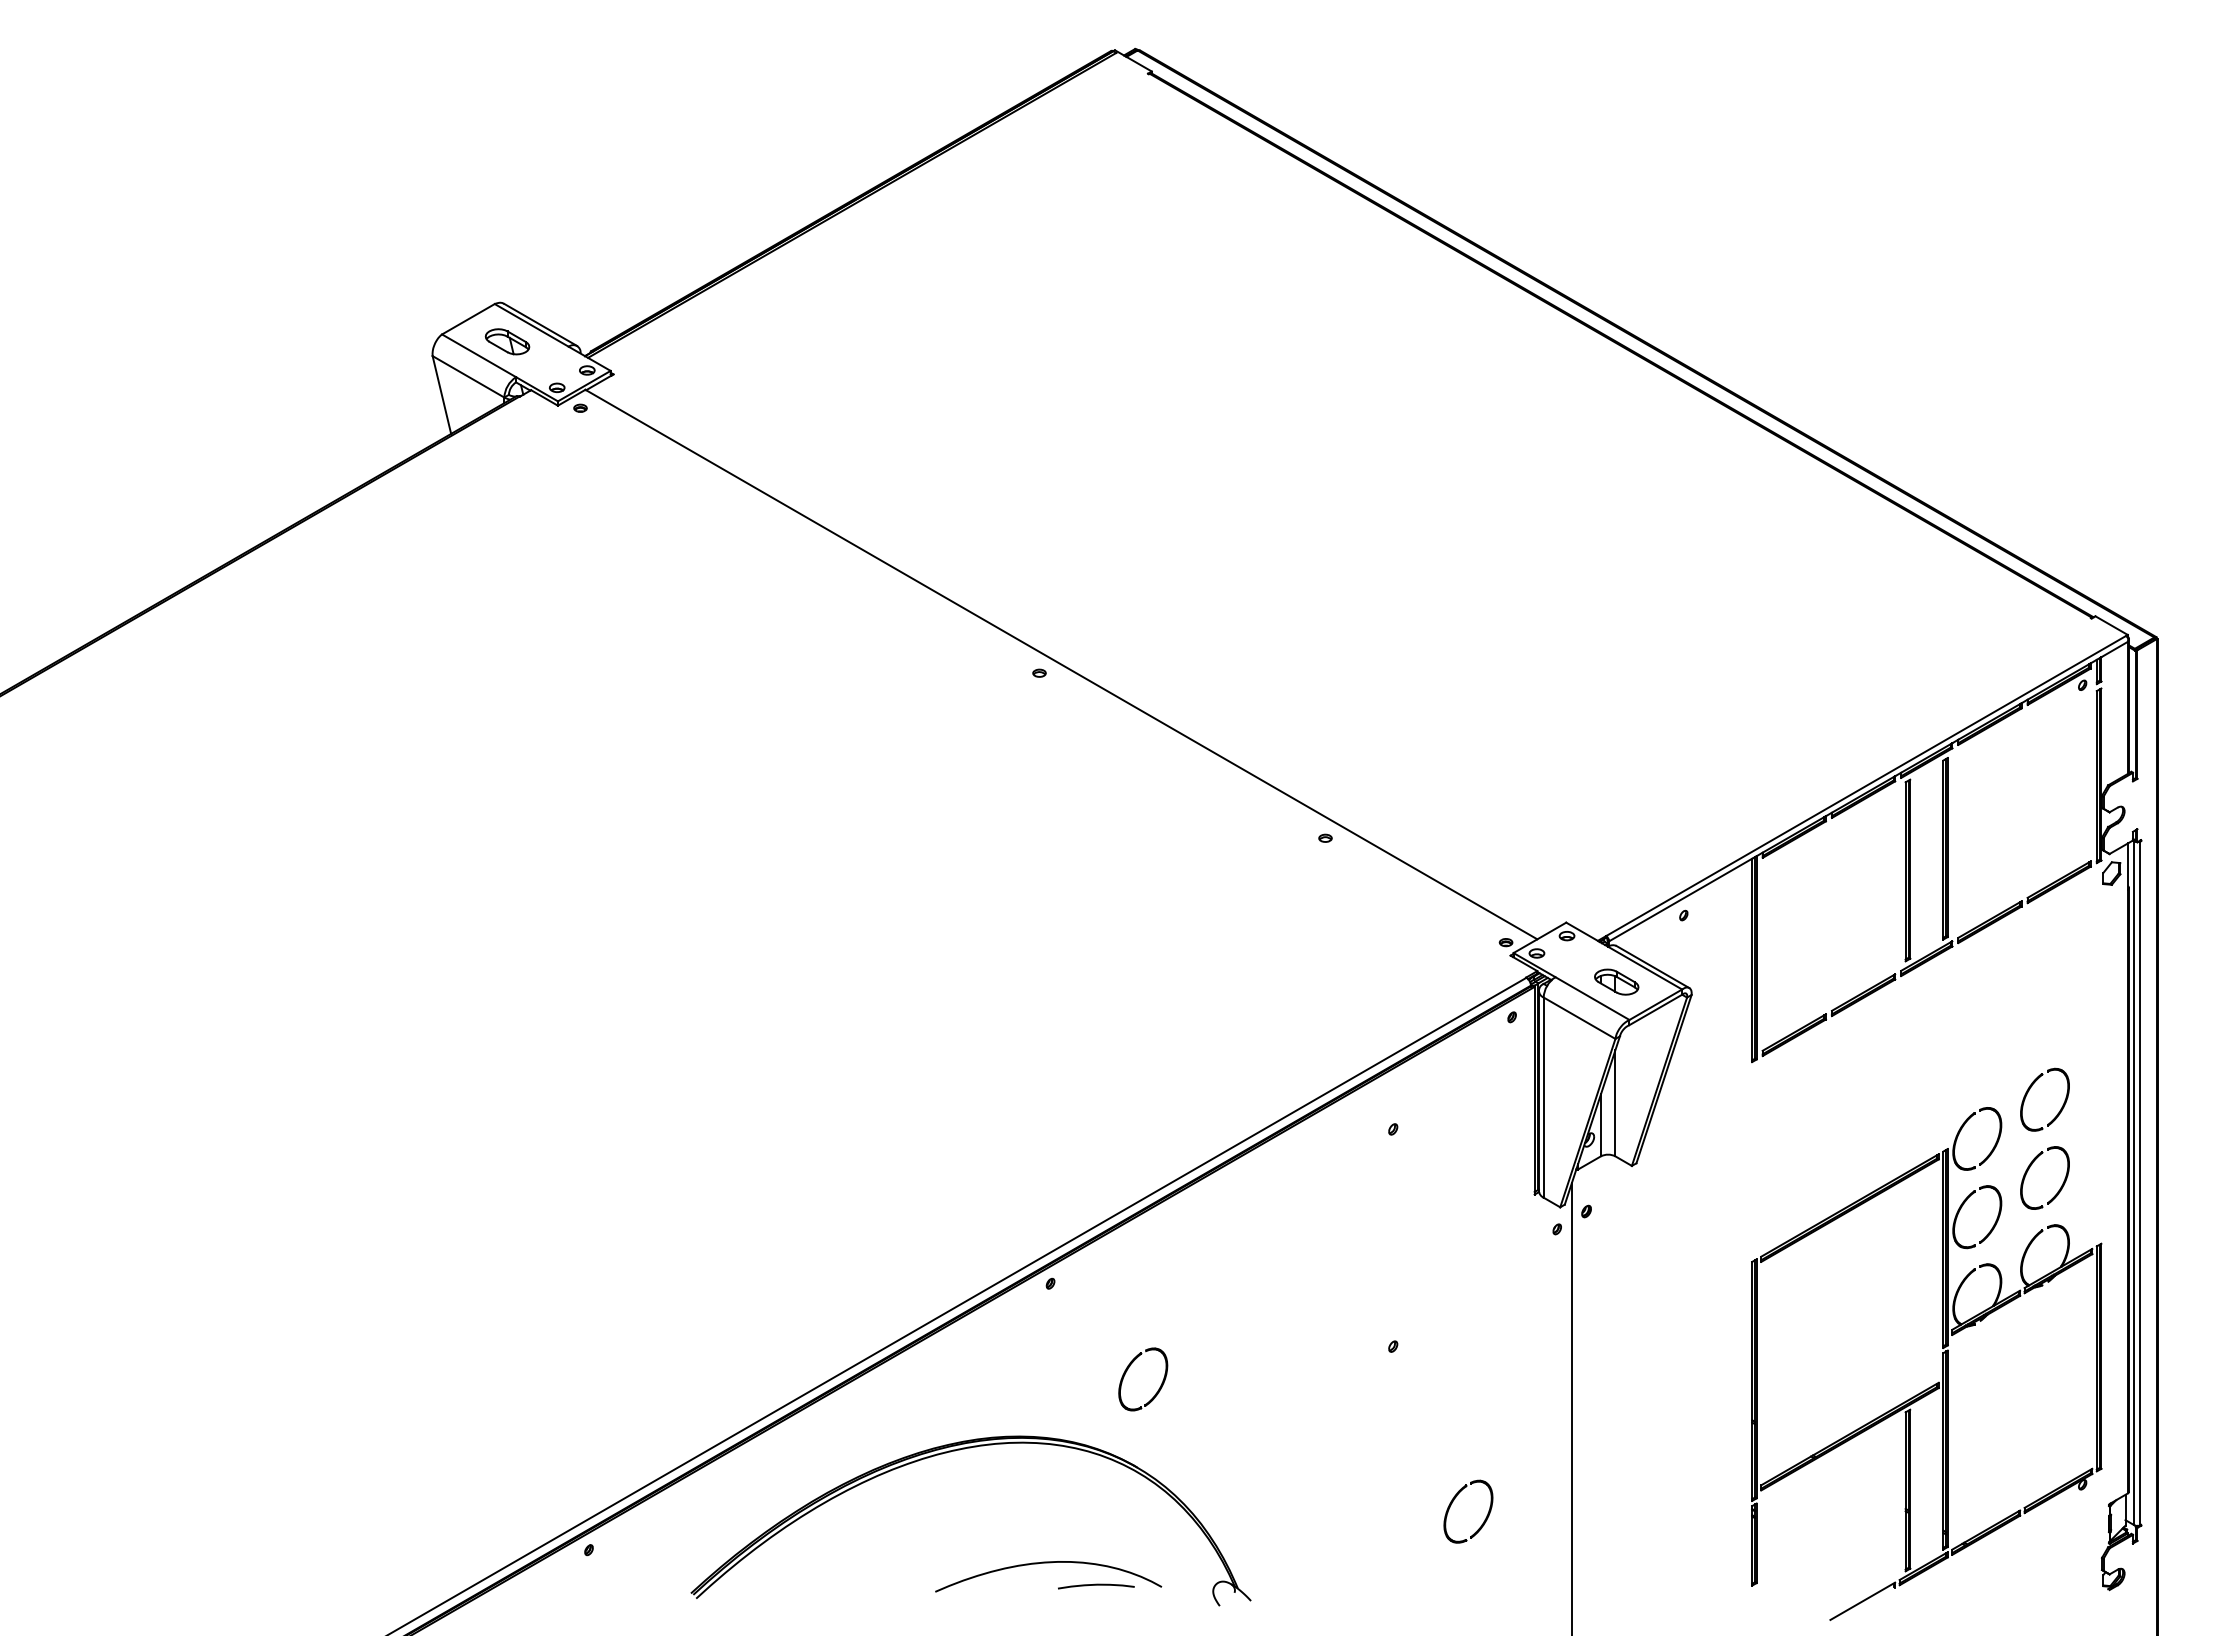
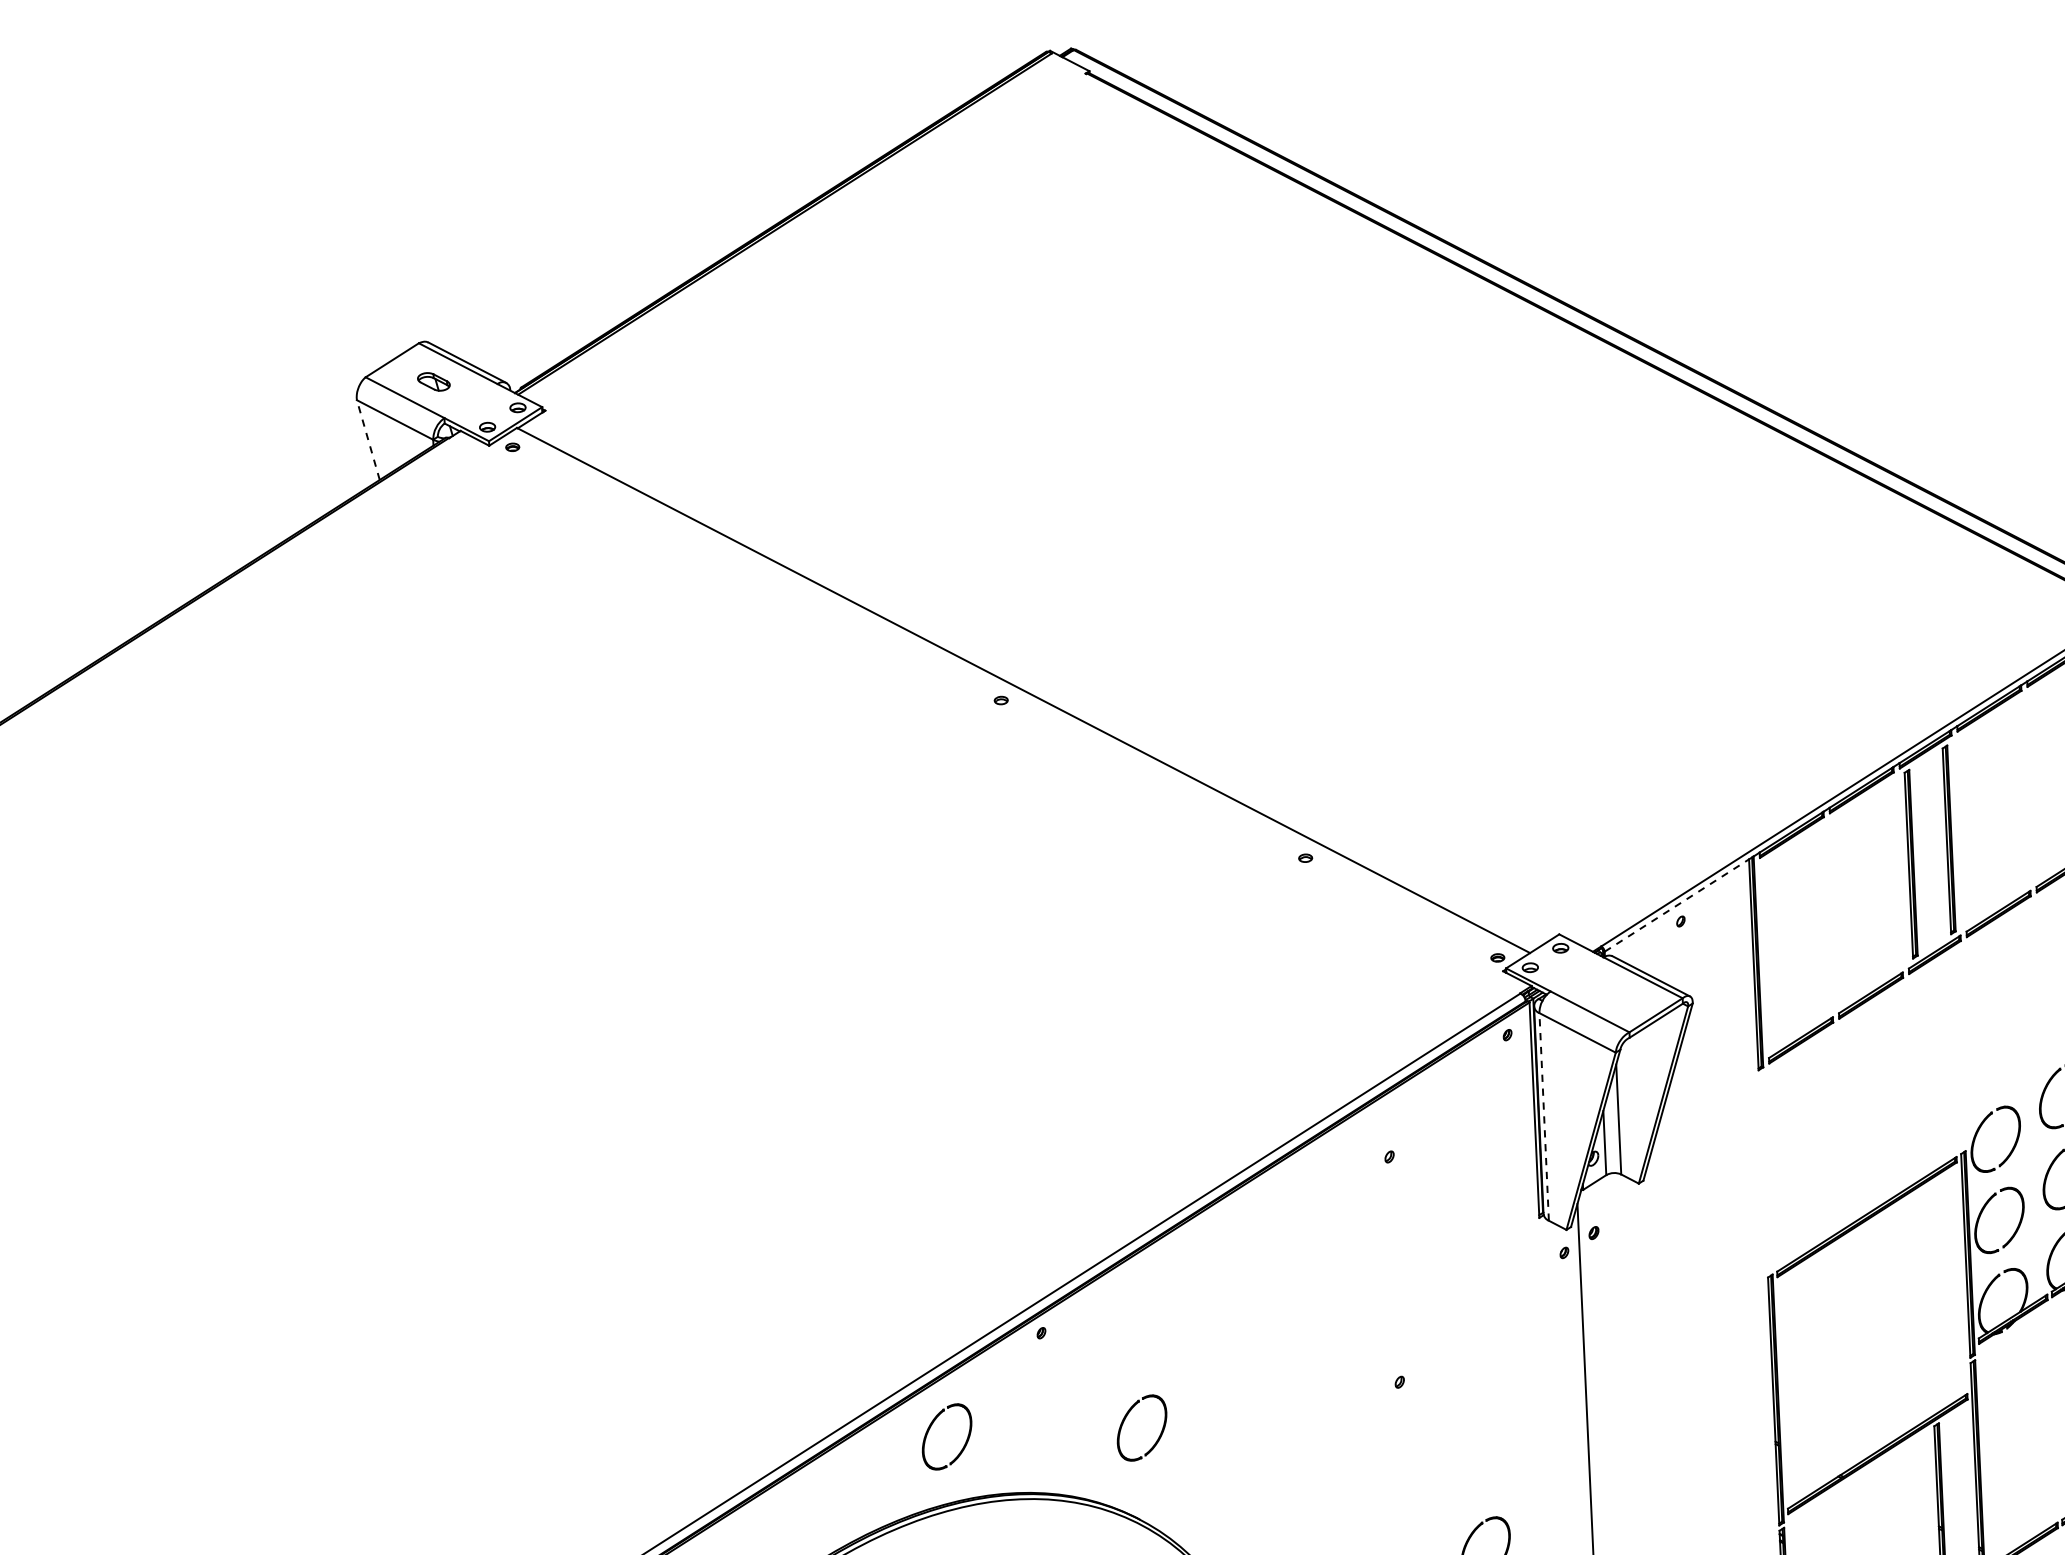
part: (507, 341) -> (433, 381), size x0.7
line: (441, 394) -> (367, 439), solid -> dashed
line: (1680, 900) -> (1676, 906), solid -> dashed
part: (1616, 981) -> (1614, 993), removed
line: (1543, 1097) -> (1543, 1116), solid -> dashed
part: (969, 1390) -> (962, 1447), added

